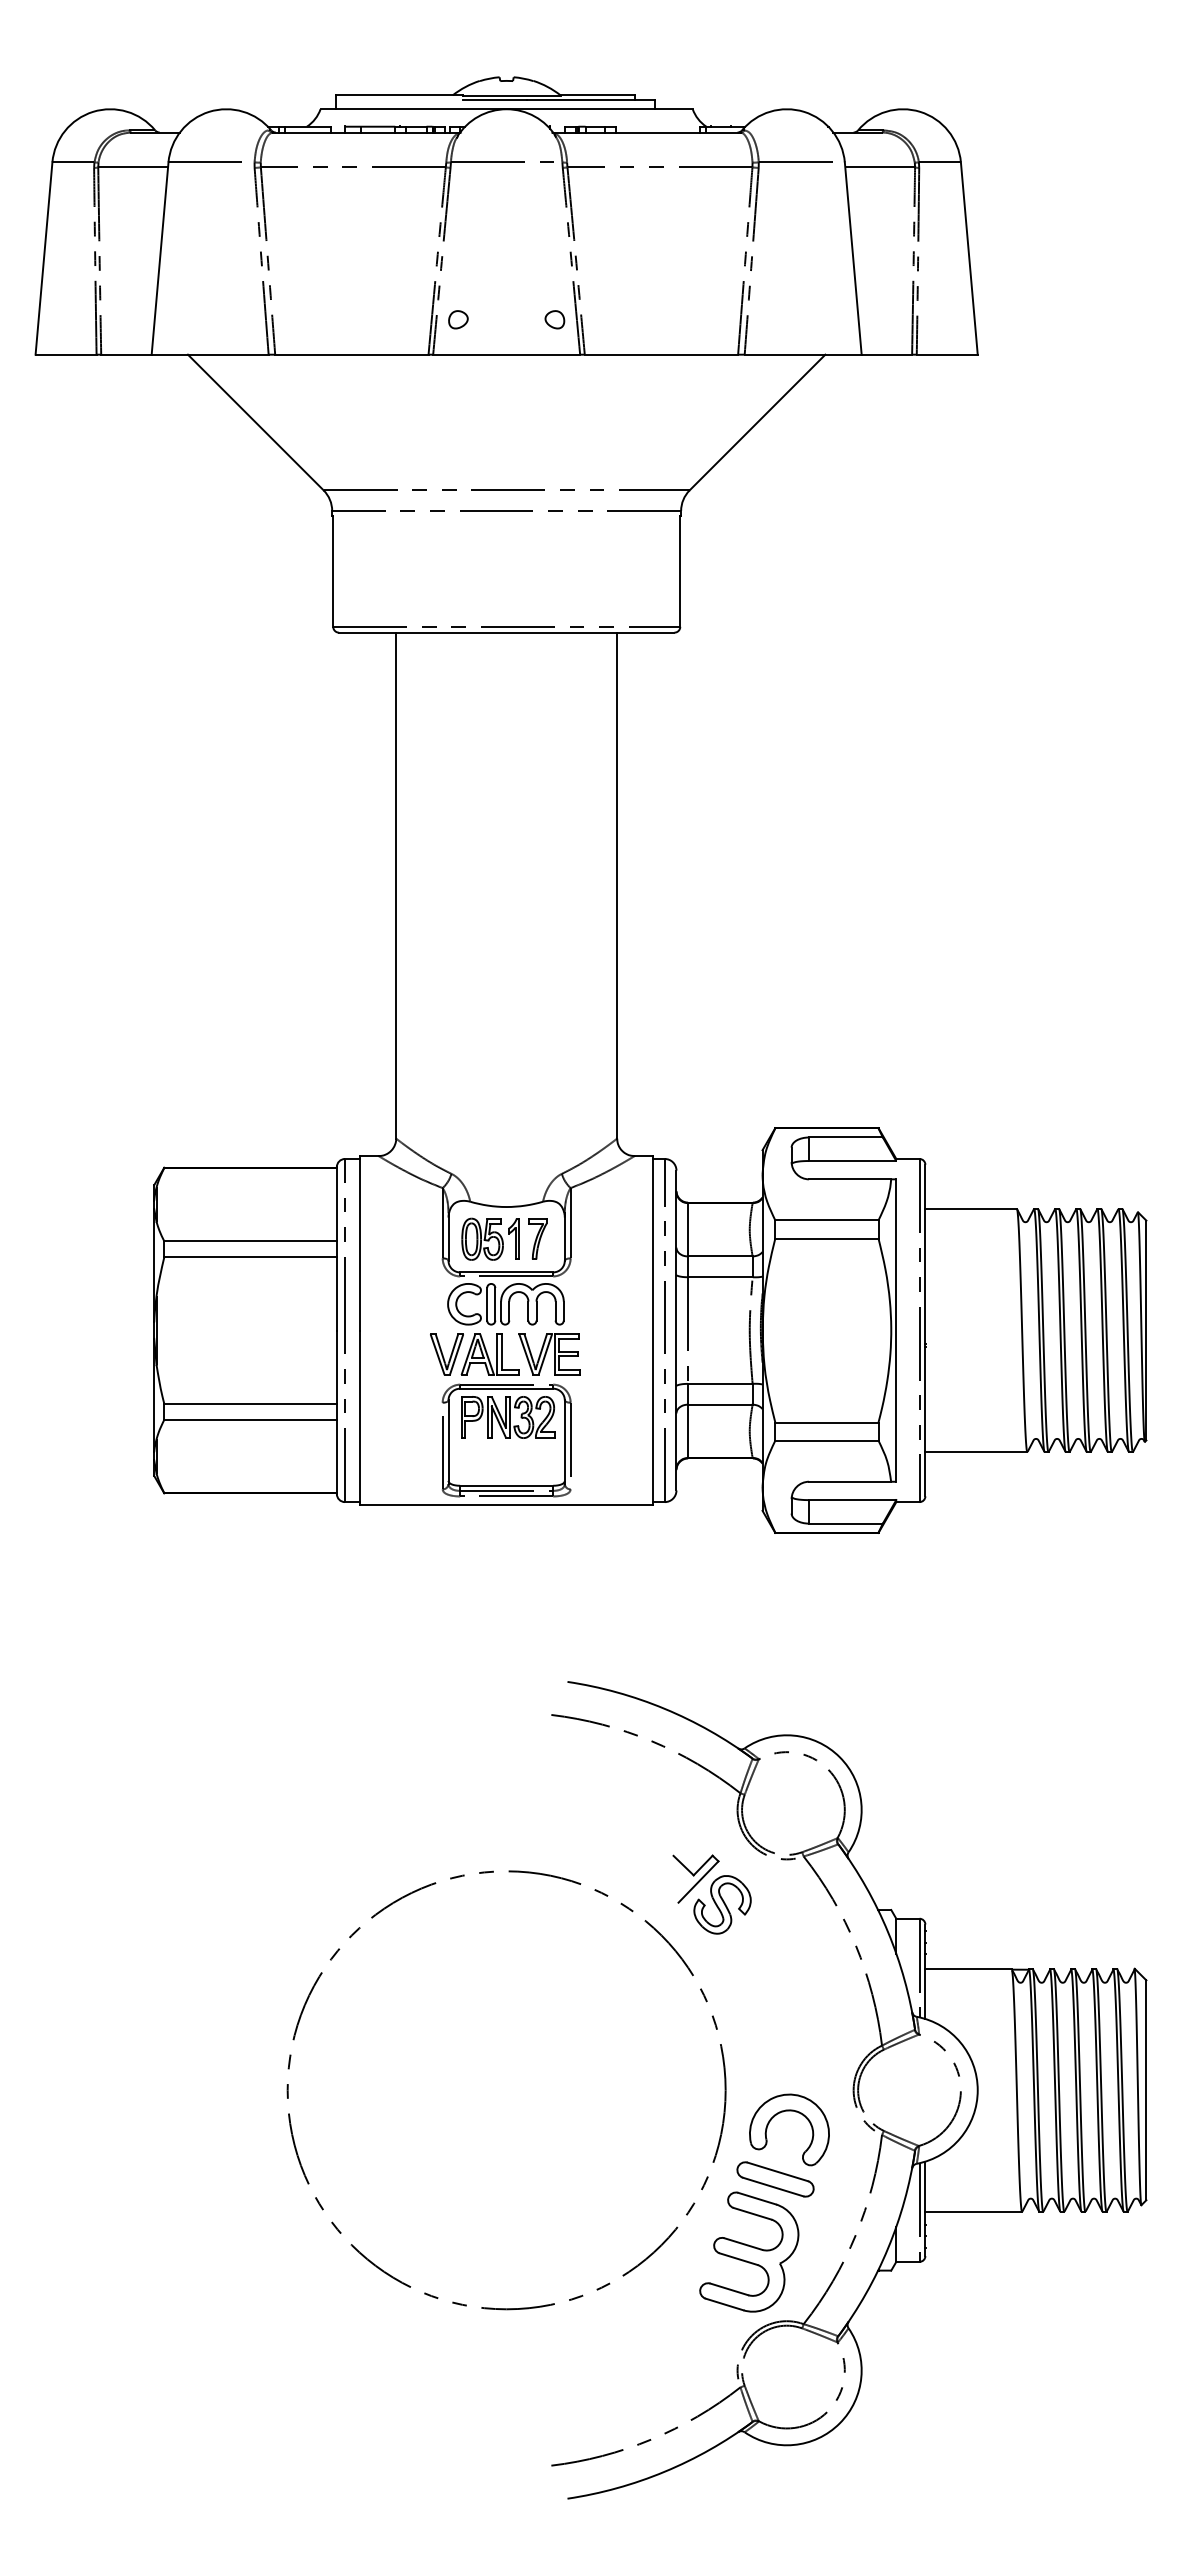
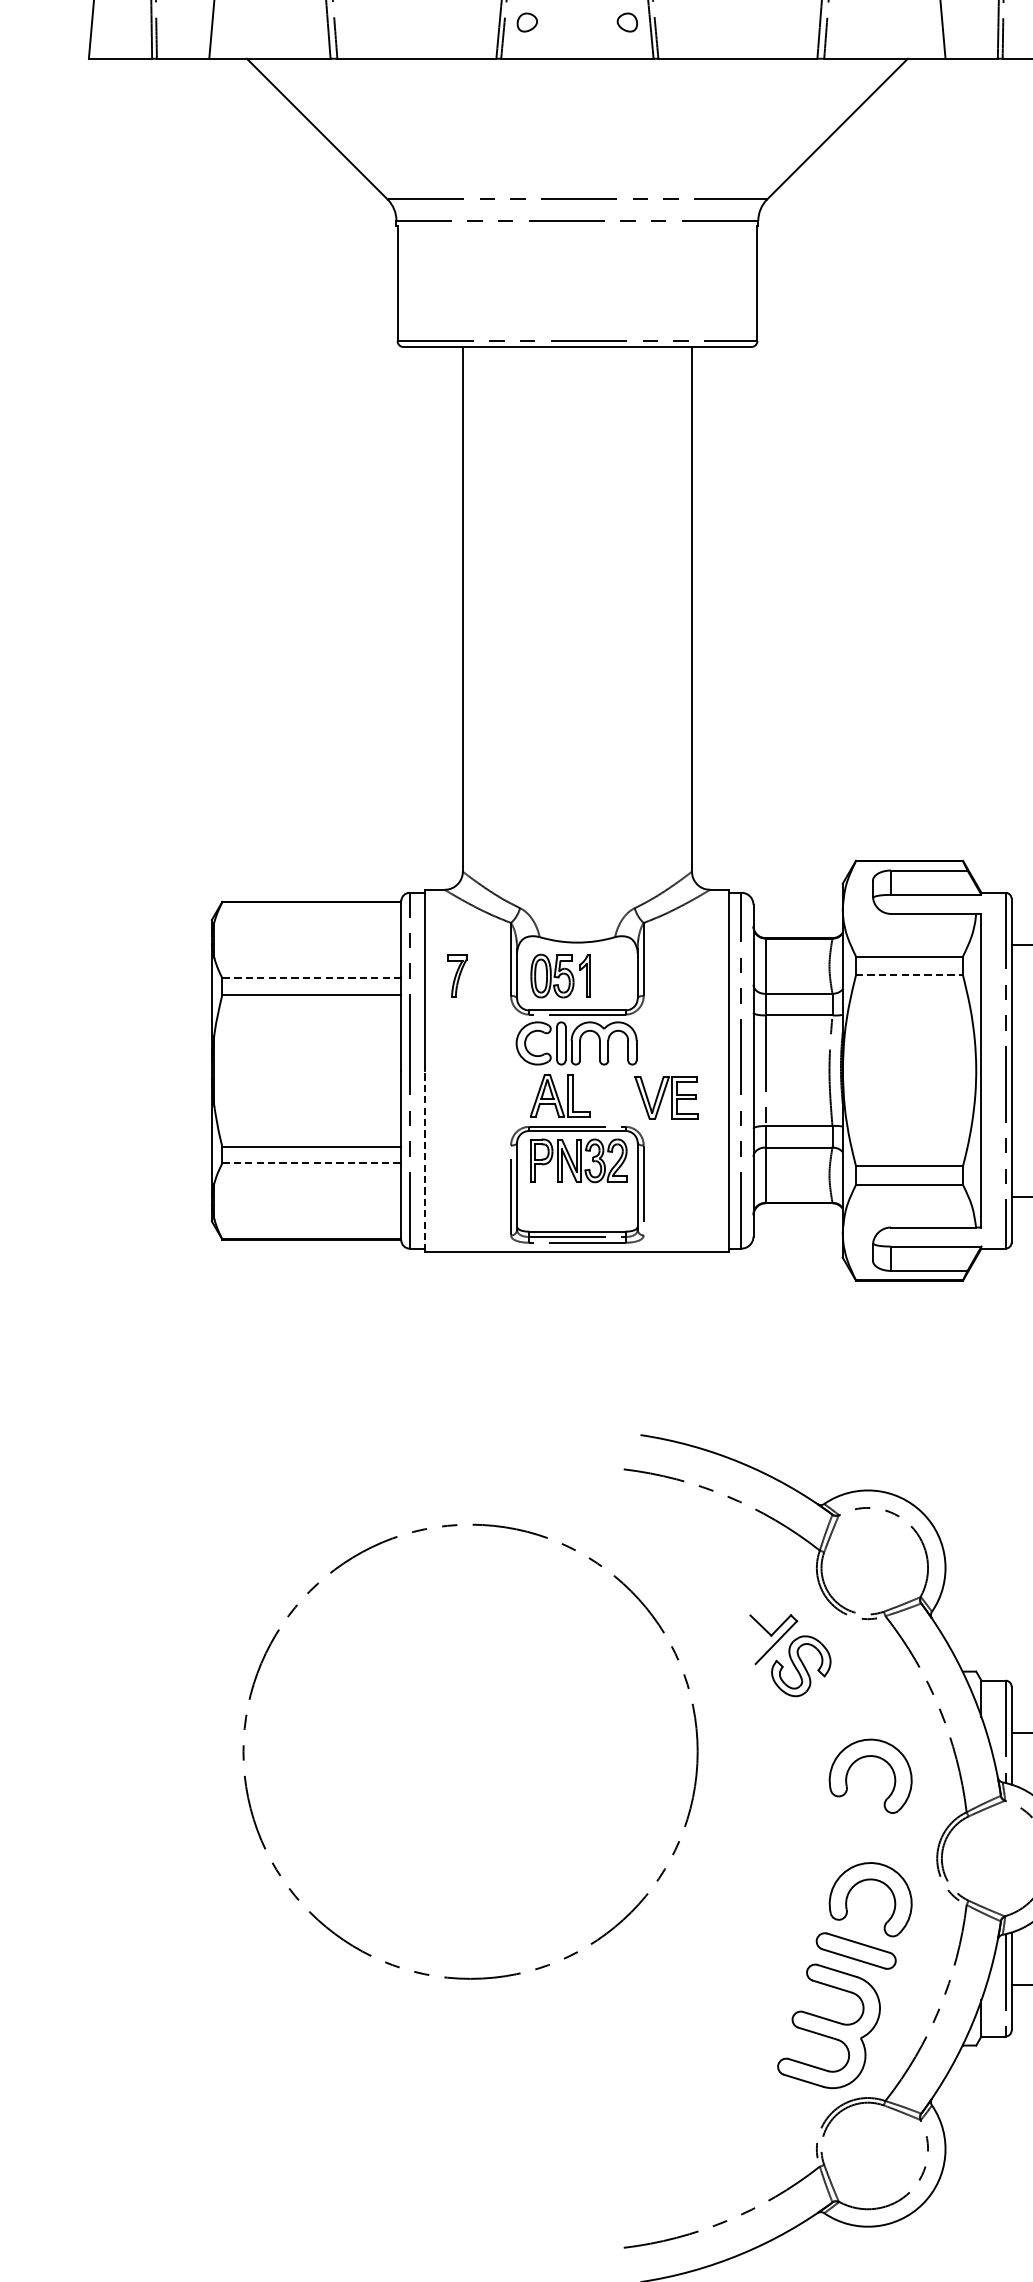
part: (537, 1238) -> (456, 975), moved
line: (826, 1238) -> (909, 975), solid -> dashed
line: (250, 1241) -> (311, 978), solid -> dashed
part: (446, 1354) -> (515, 1095), removed
part: (549, 1354) -> (666, 1097), moved
line: (360, 1417) -> (425, 1160), solid -> dashed
line: (251, 1419) -> (312, 1162), solid -> dashed
part: (789, 1992) -> (870, 1757), added
circle: (506, 2090) -> (470, 1751), moved

